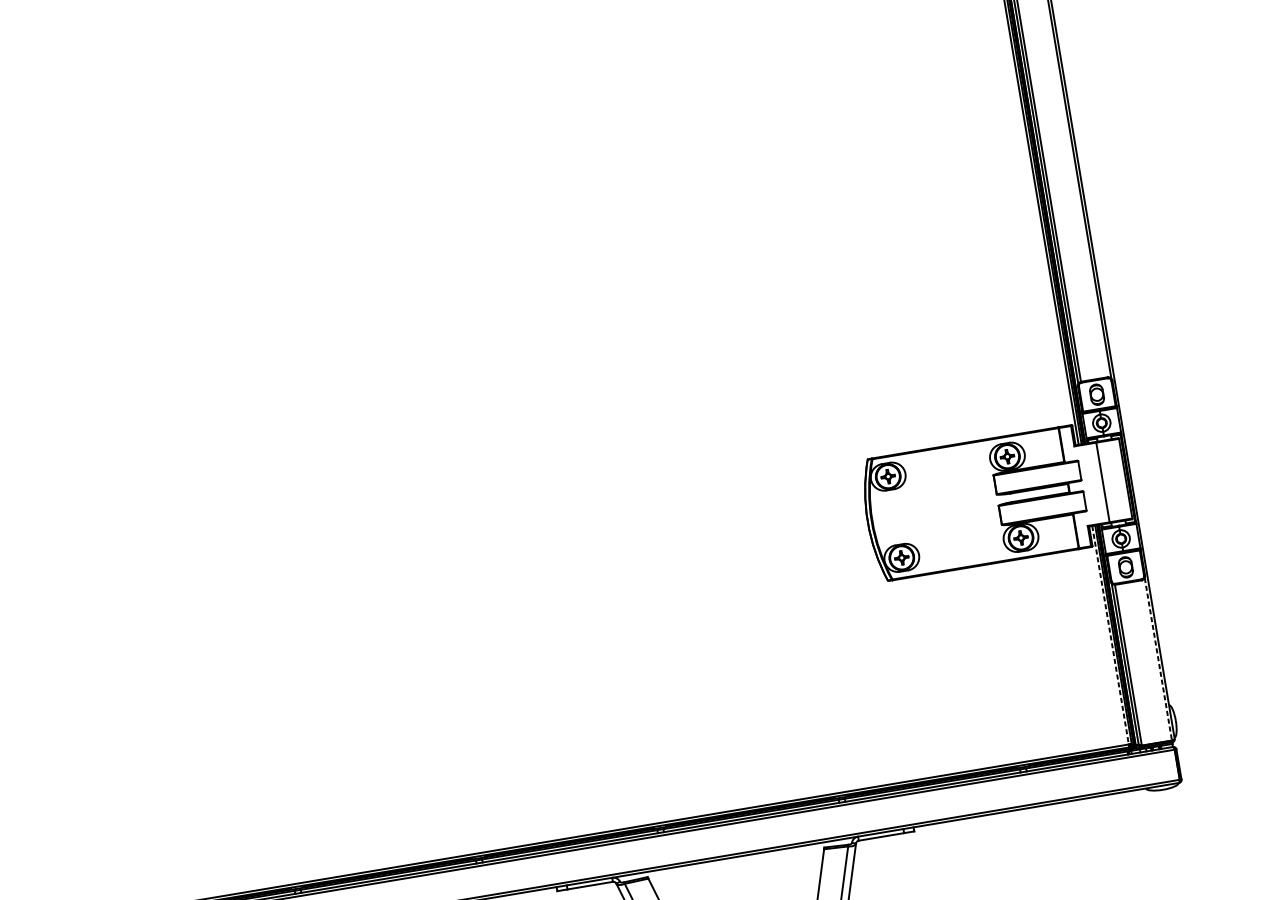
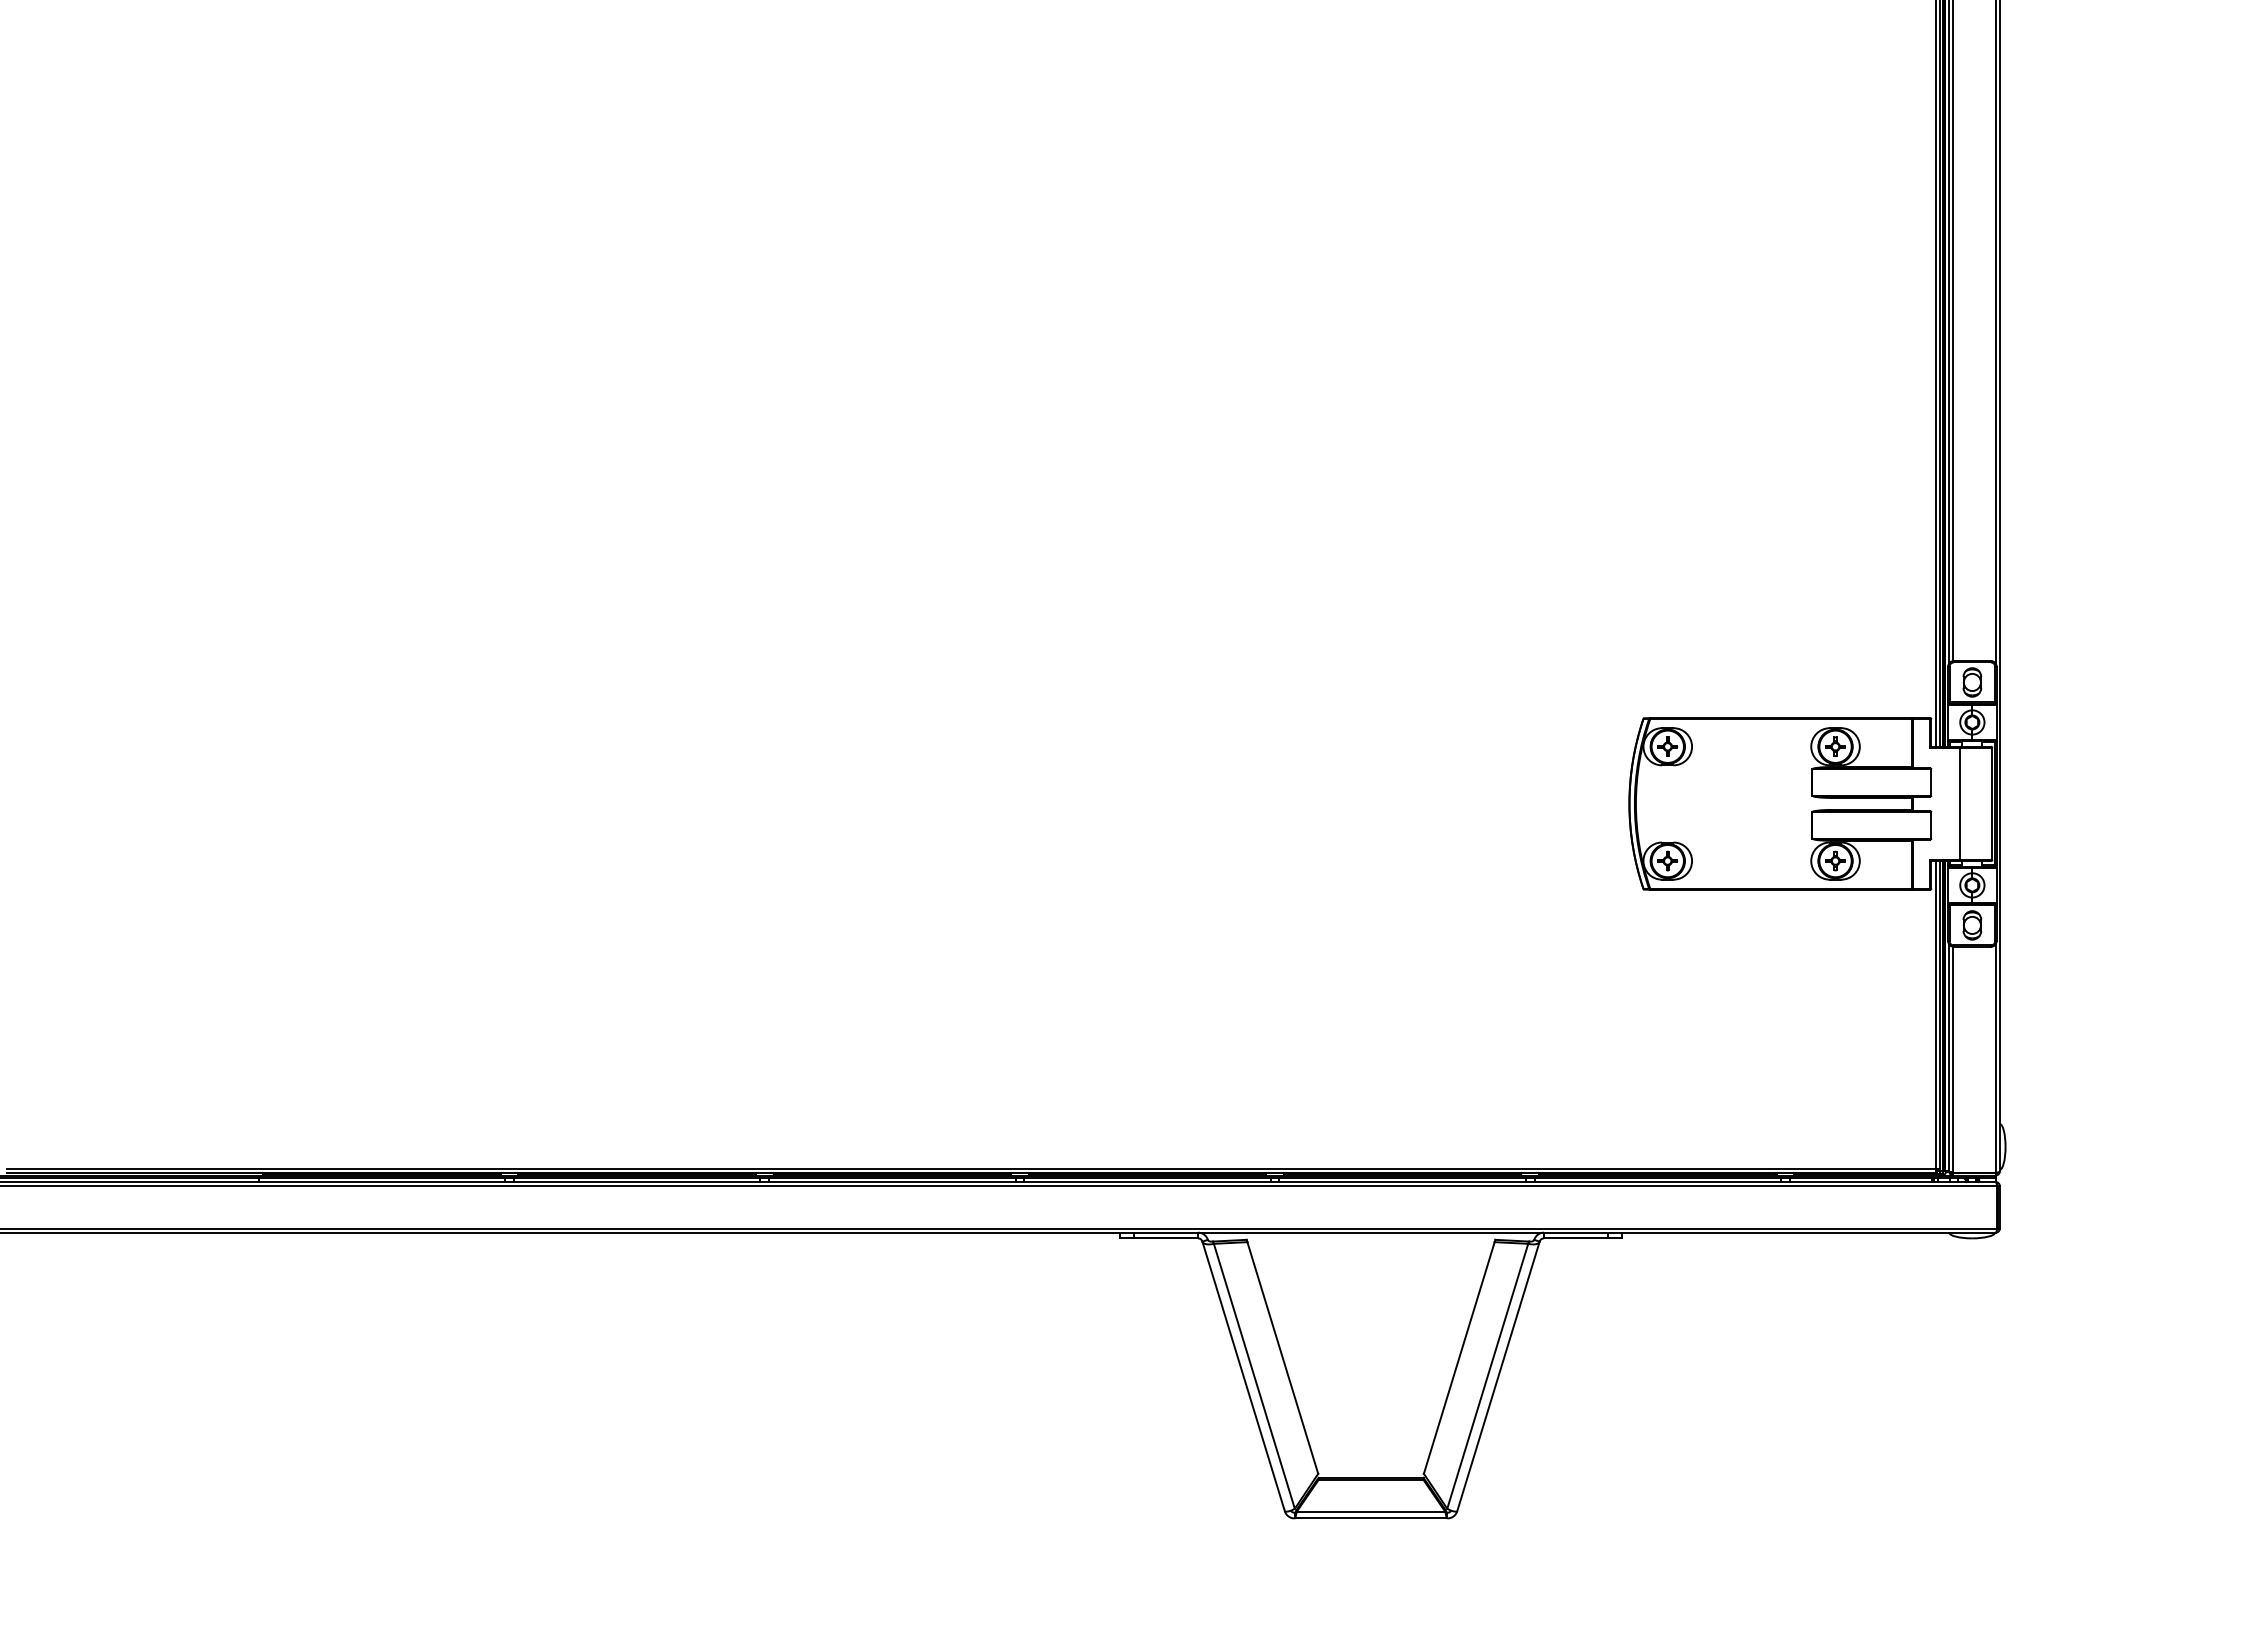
line: (1110, 635) -> (1935, 1014), dashed -> solid
line: (1158, 659) -> (1995, 1059), dashed -> solid

